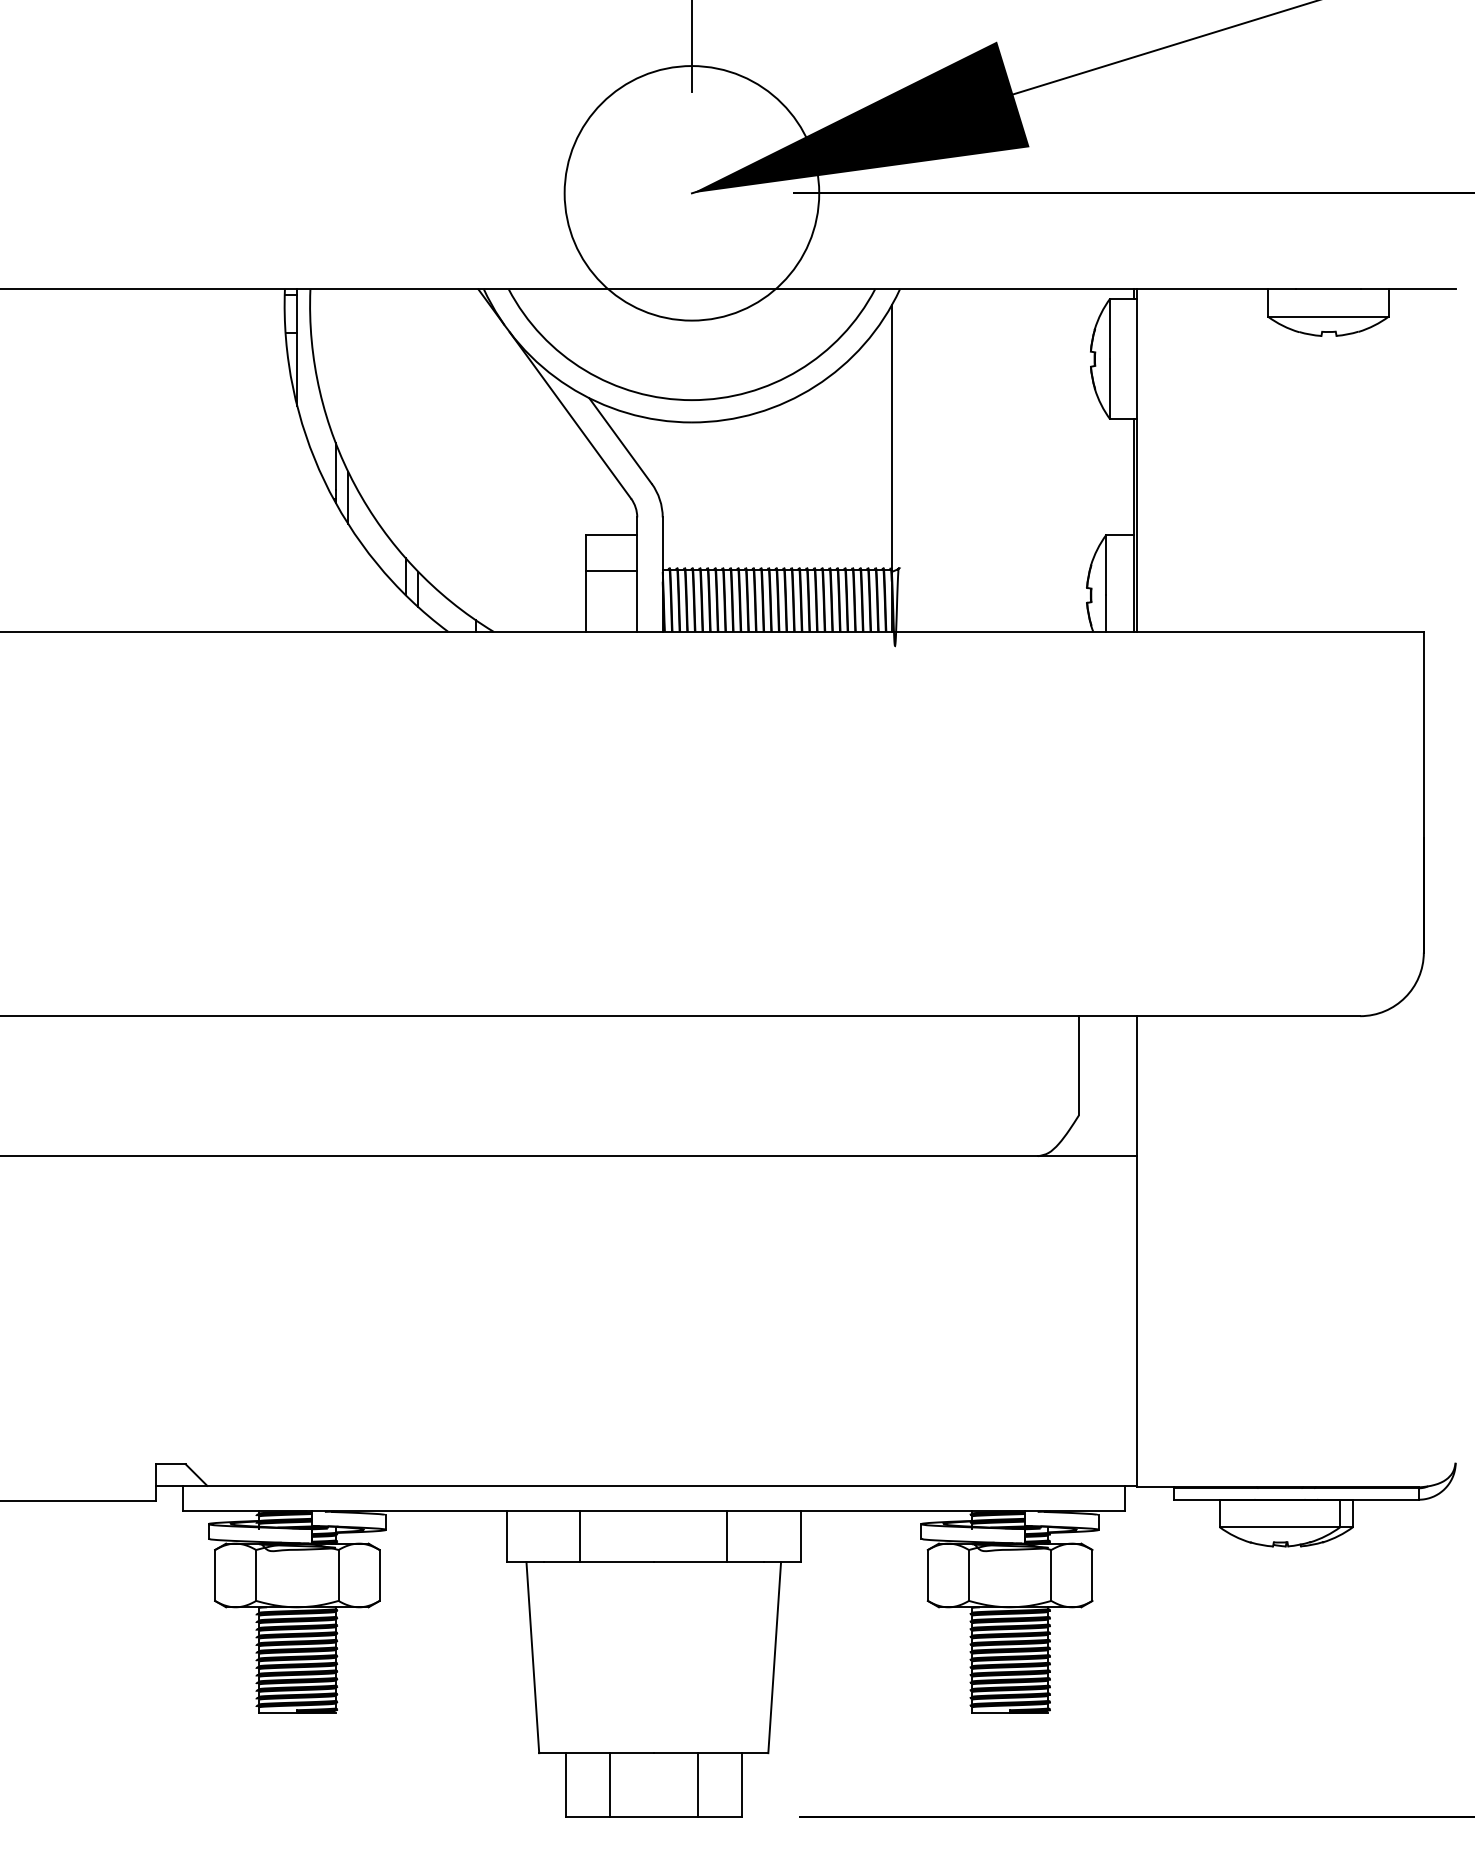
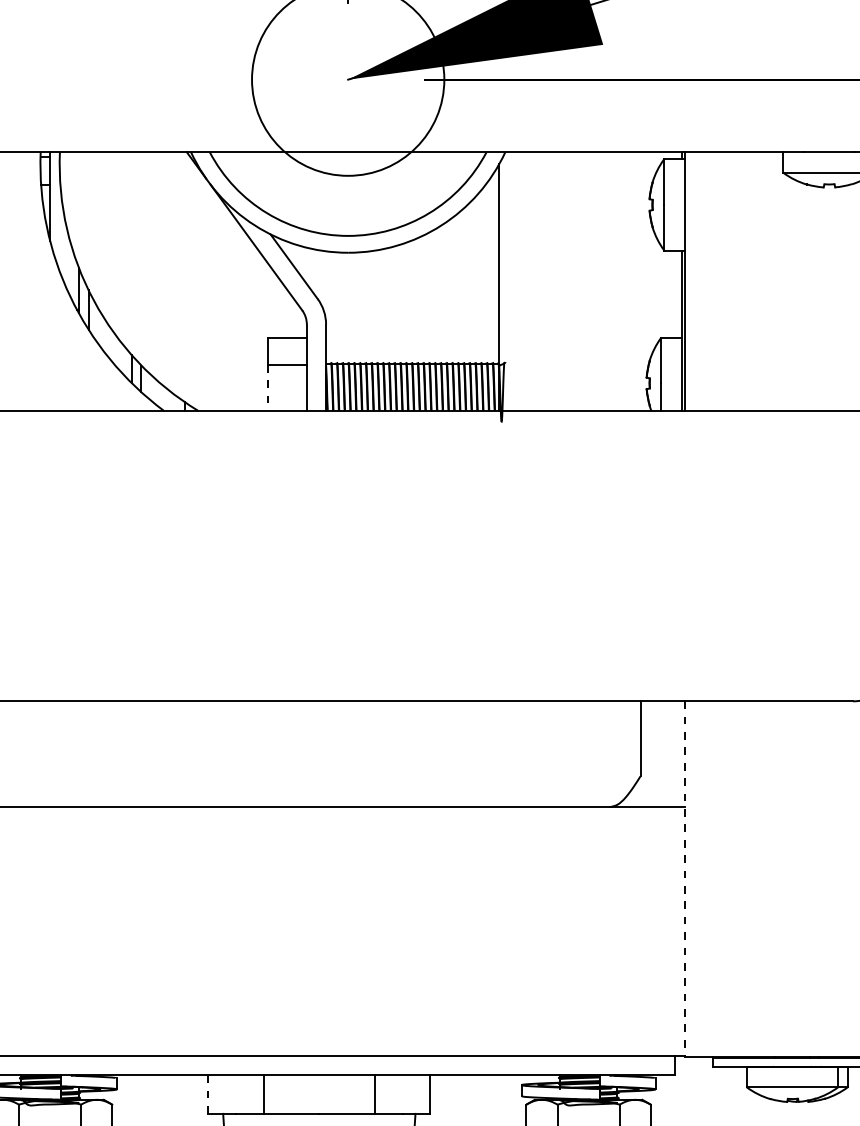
line: (586, 601) -> (268, 388), solid -> dashed
line: (1137, 1251) -> (684, 879), solid -> dashed
line: (506, 1537) -> (208, 1095), solid -> dashed

